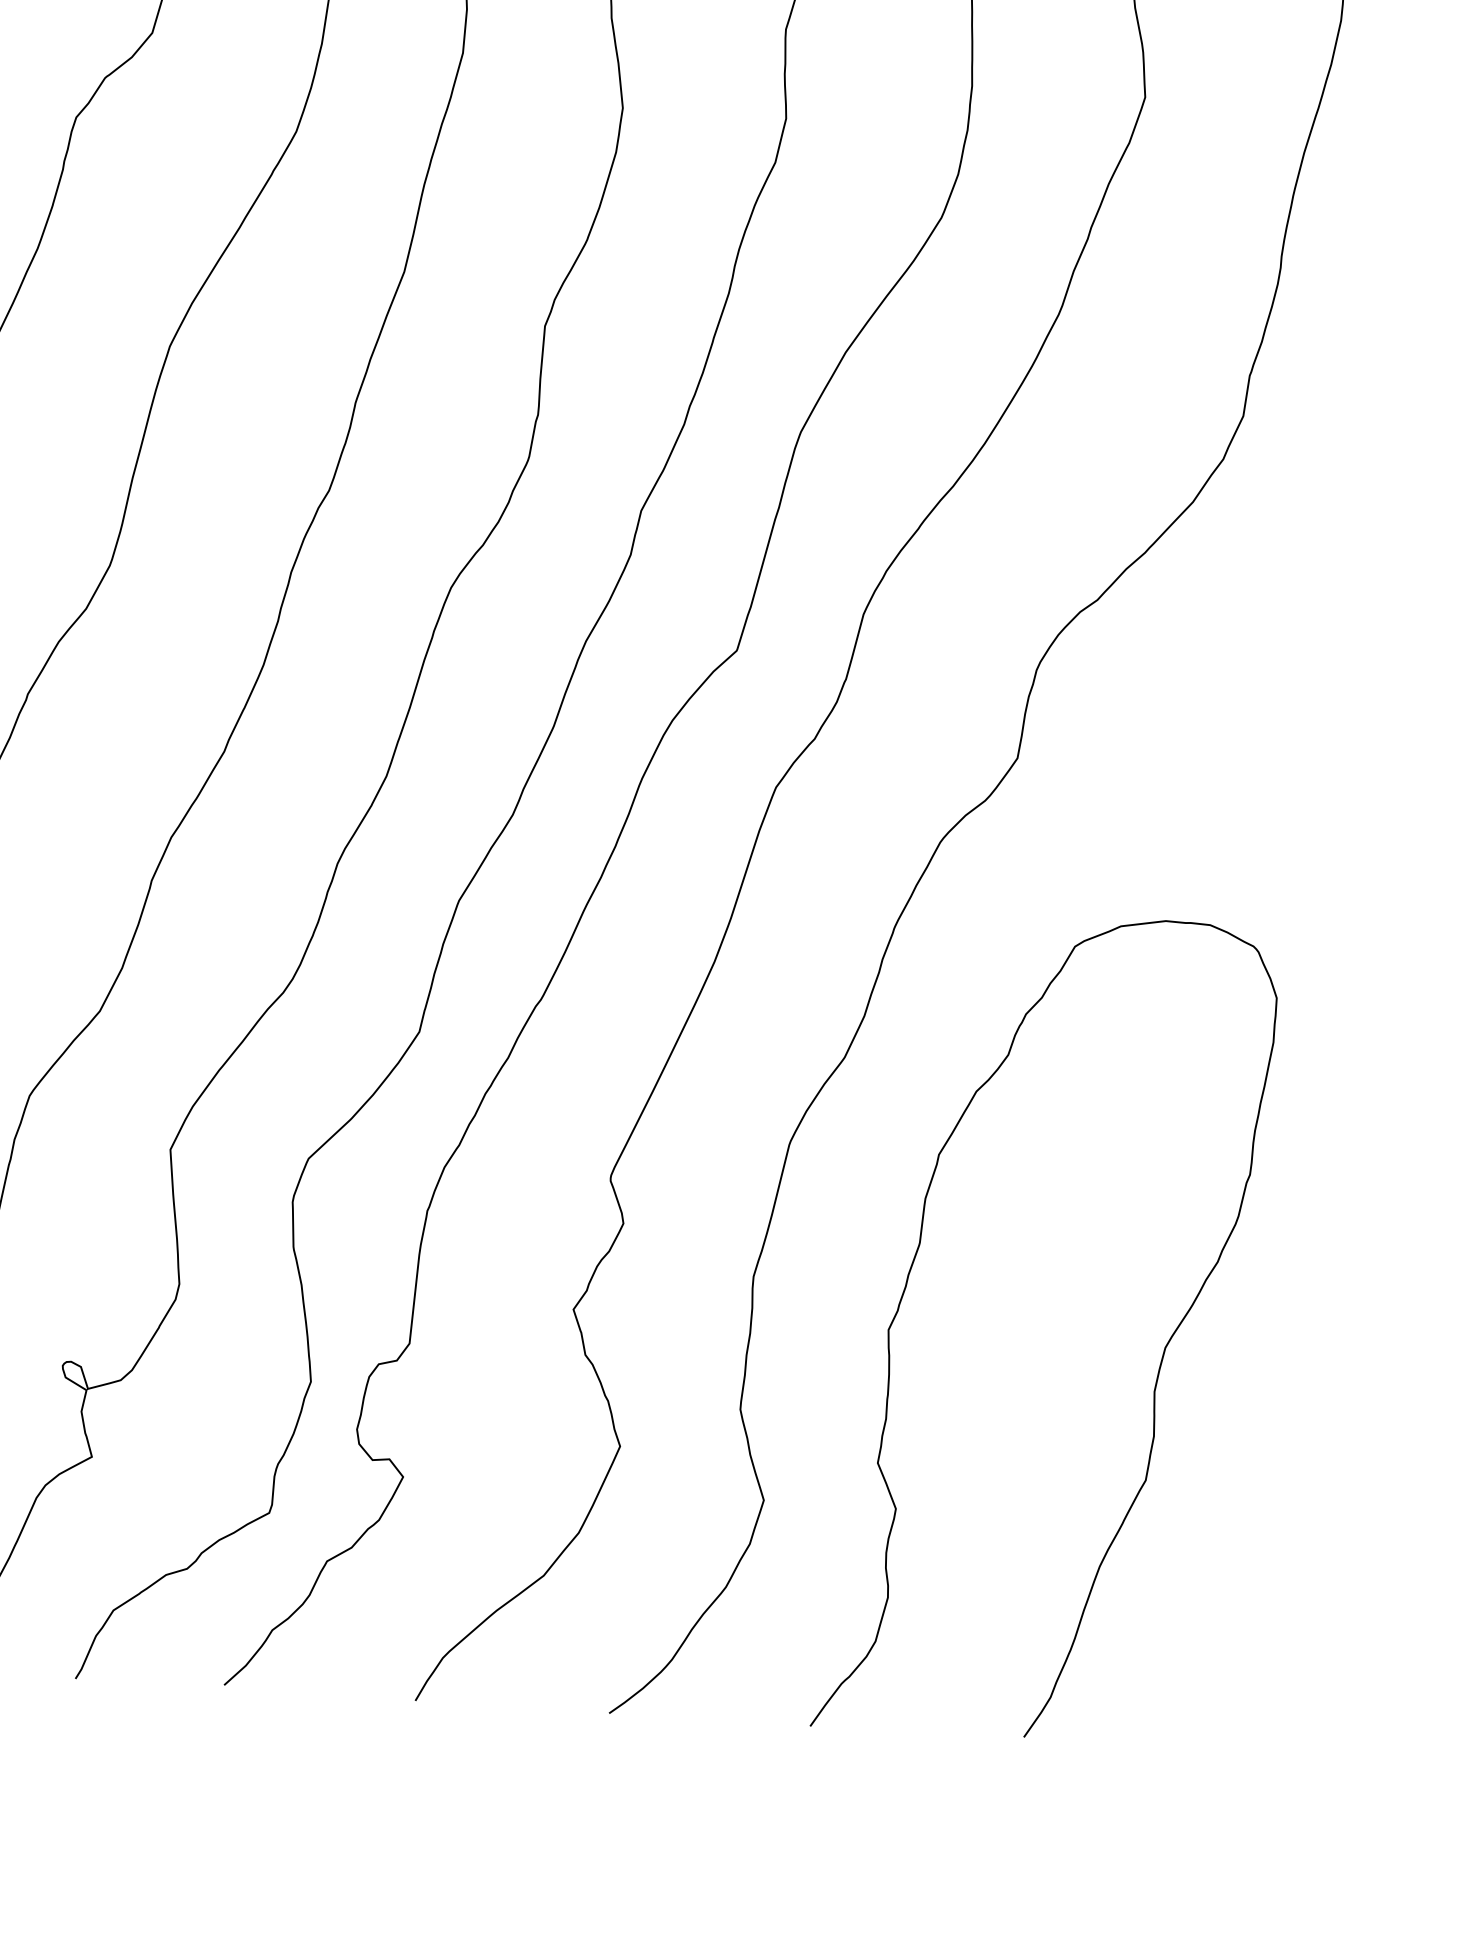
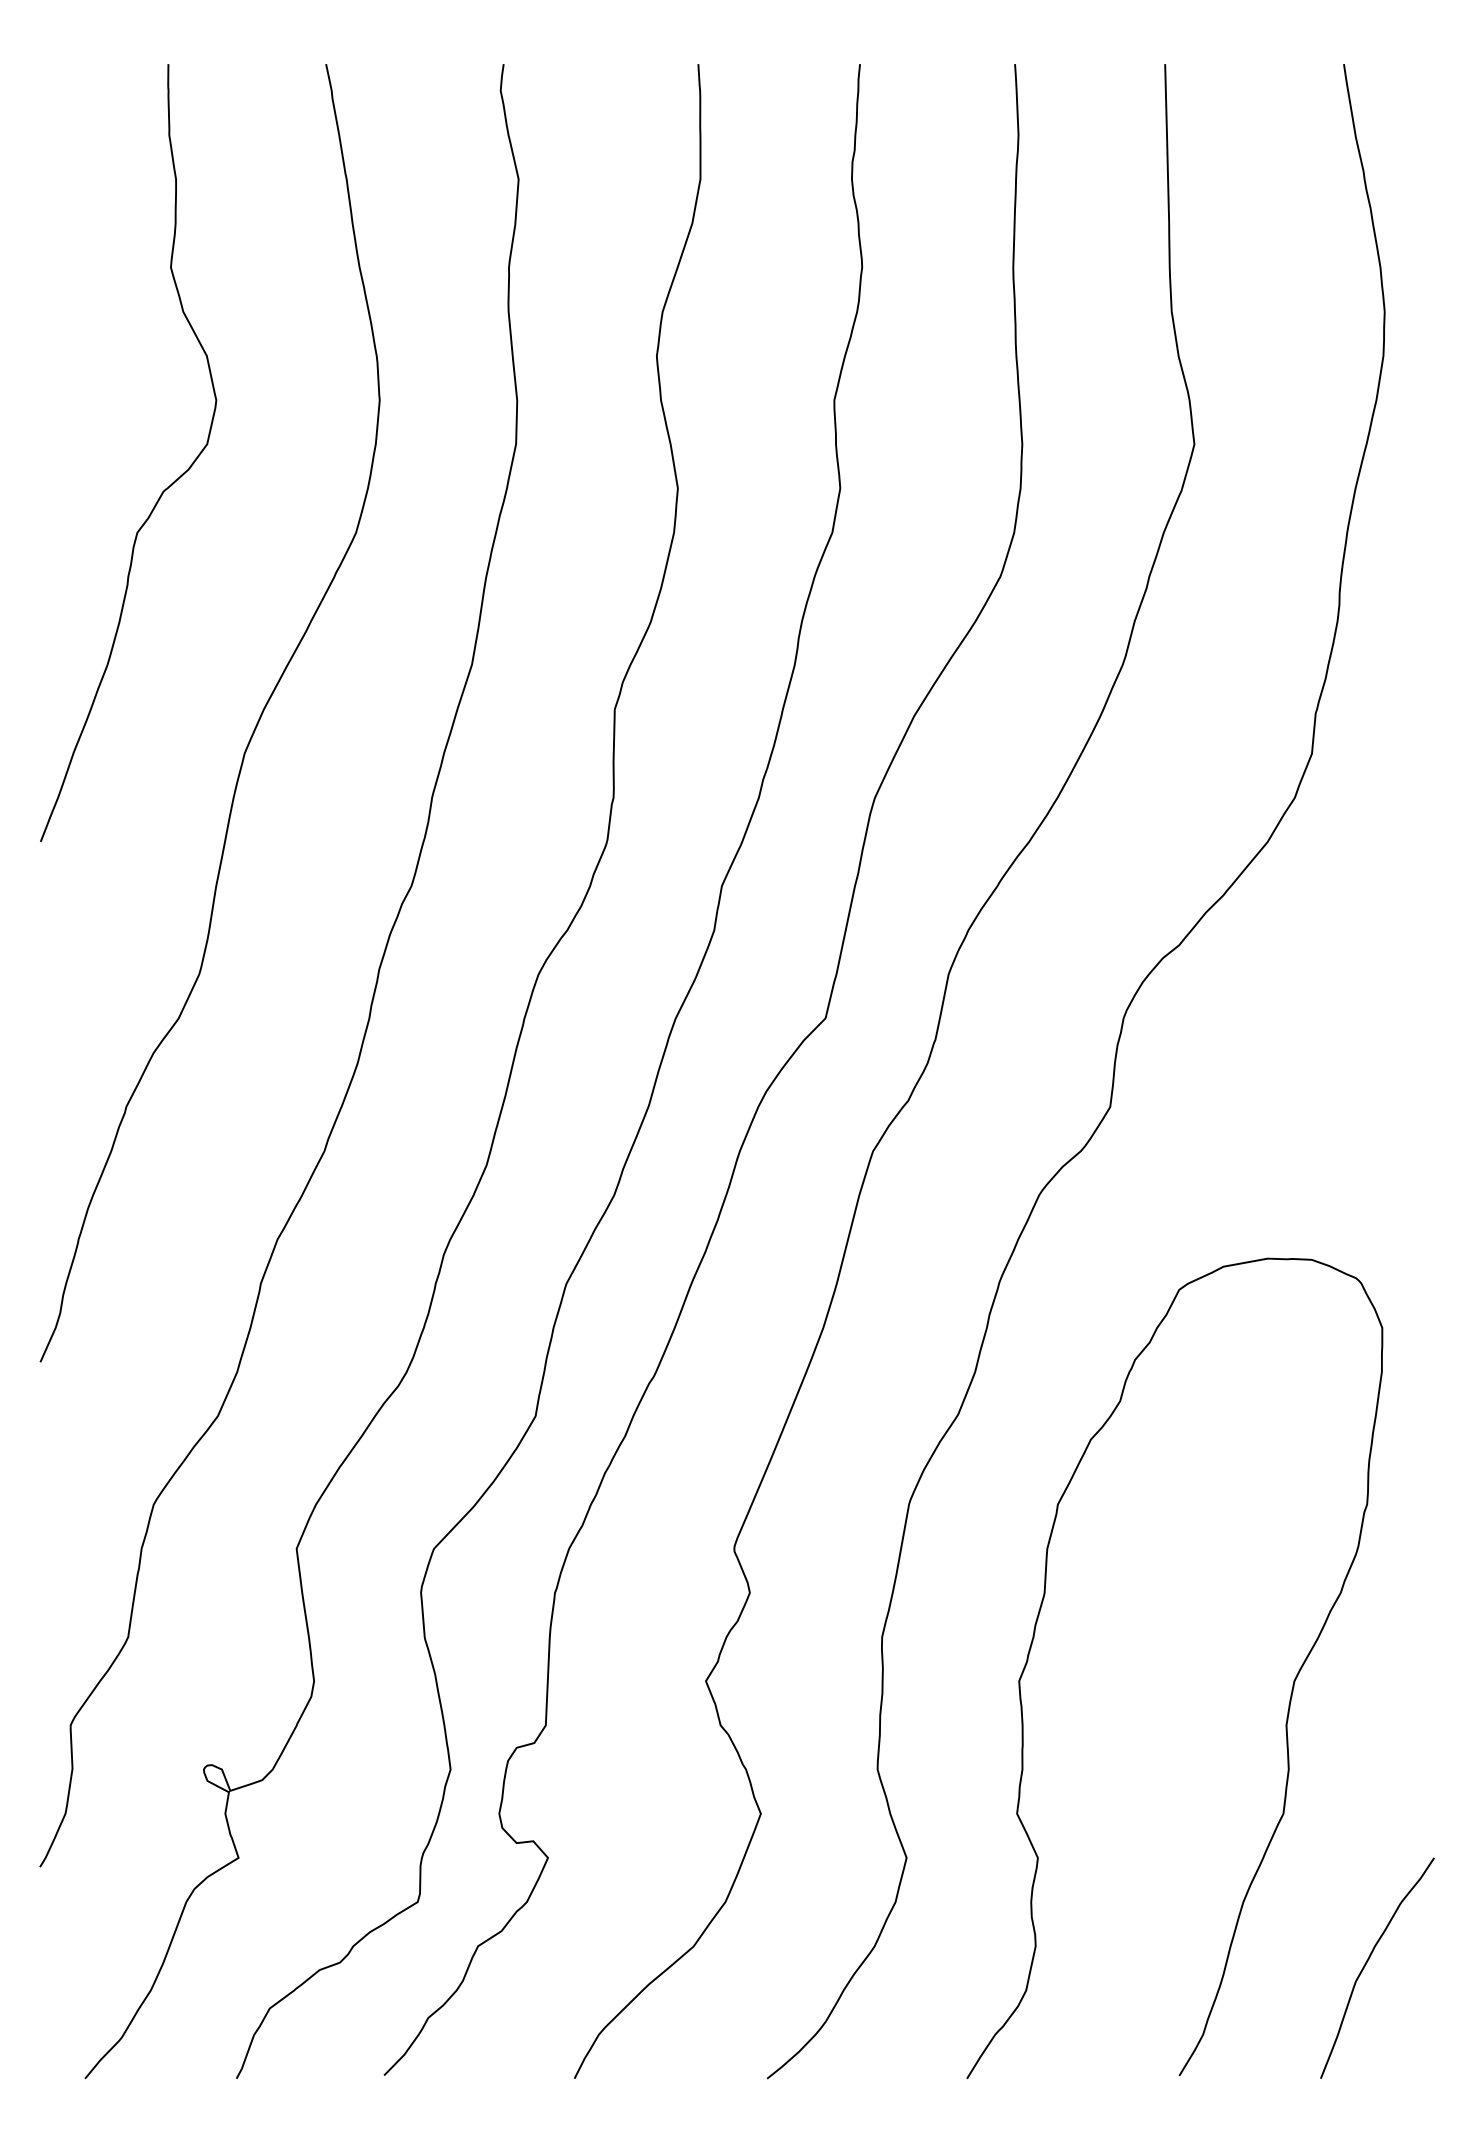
curve: (1221, 1634) -> (1368, 1961), added

